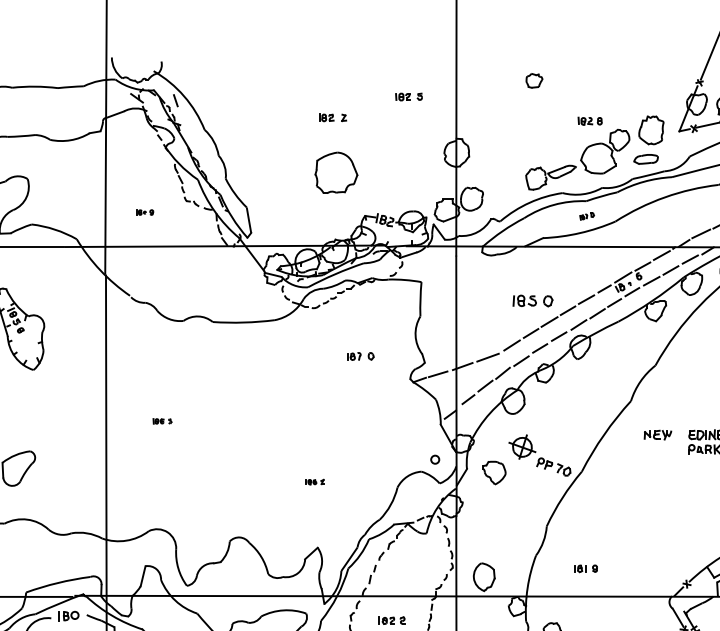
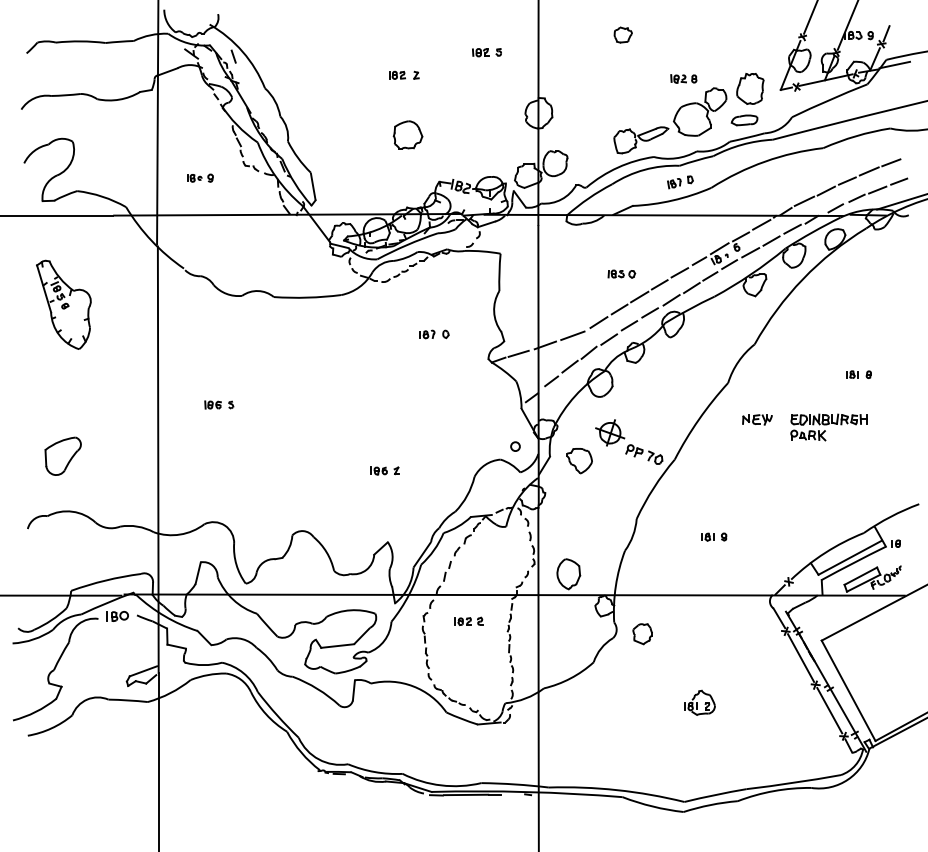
part: (335, 172) -> (407, 134), size x0.62
part: (145, 211) -> (200, 177), size x1.43
part: (587, 216) -> (680, 182), size x1.67
part: (532, 300) -> (621, 273), size x0.62
part: (162, 420) -> (219, 404), size x1.43
part: (314, 481) -> (384, 470), size x1.43
part: (586, 568) -> (714, 536), moved

